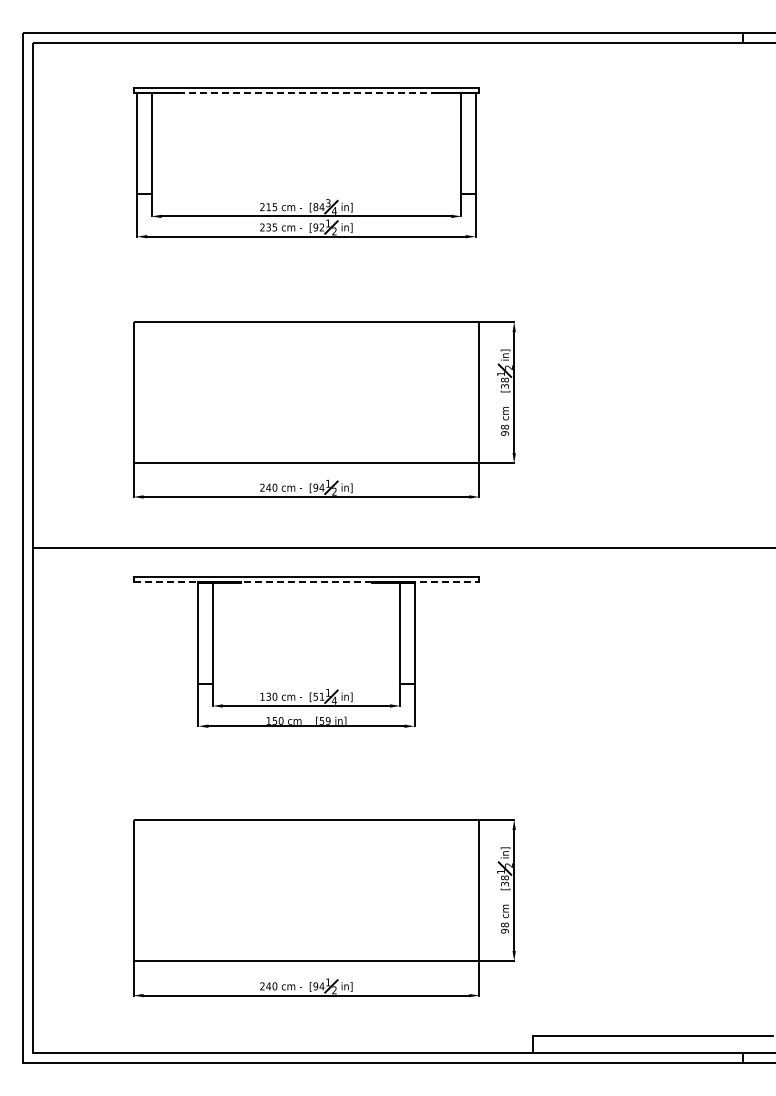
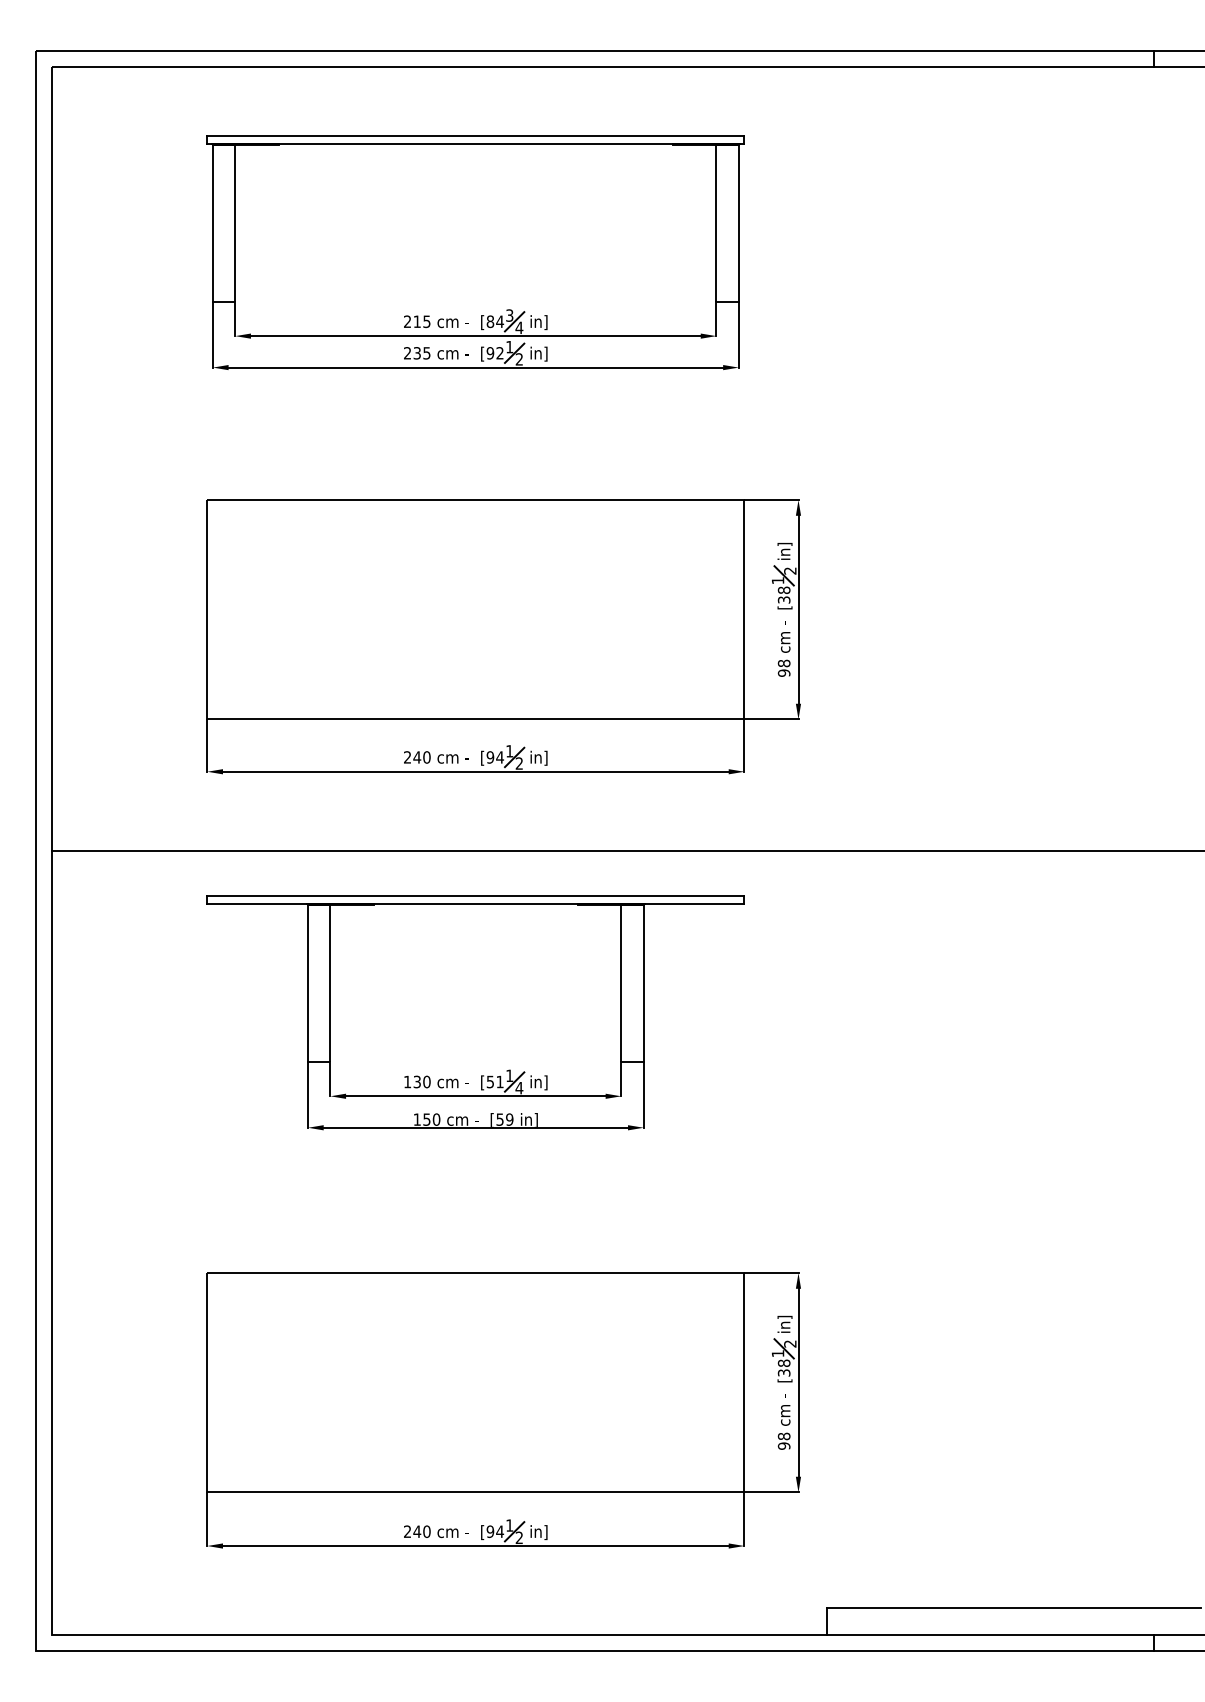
line: (306, 92) -> (475, 143), dashed -> solid
line: (306, 582) -> (475, 904), dashed -> solid

